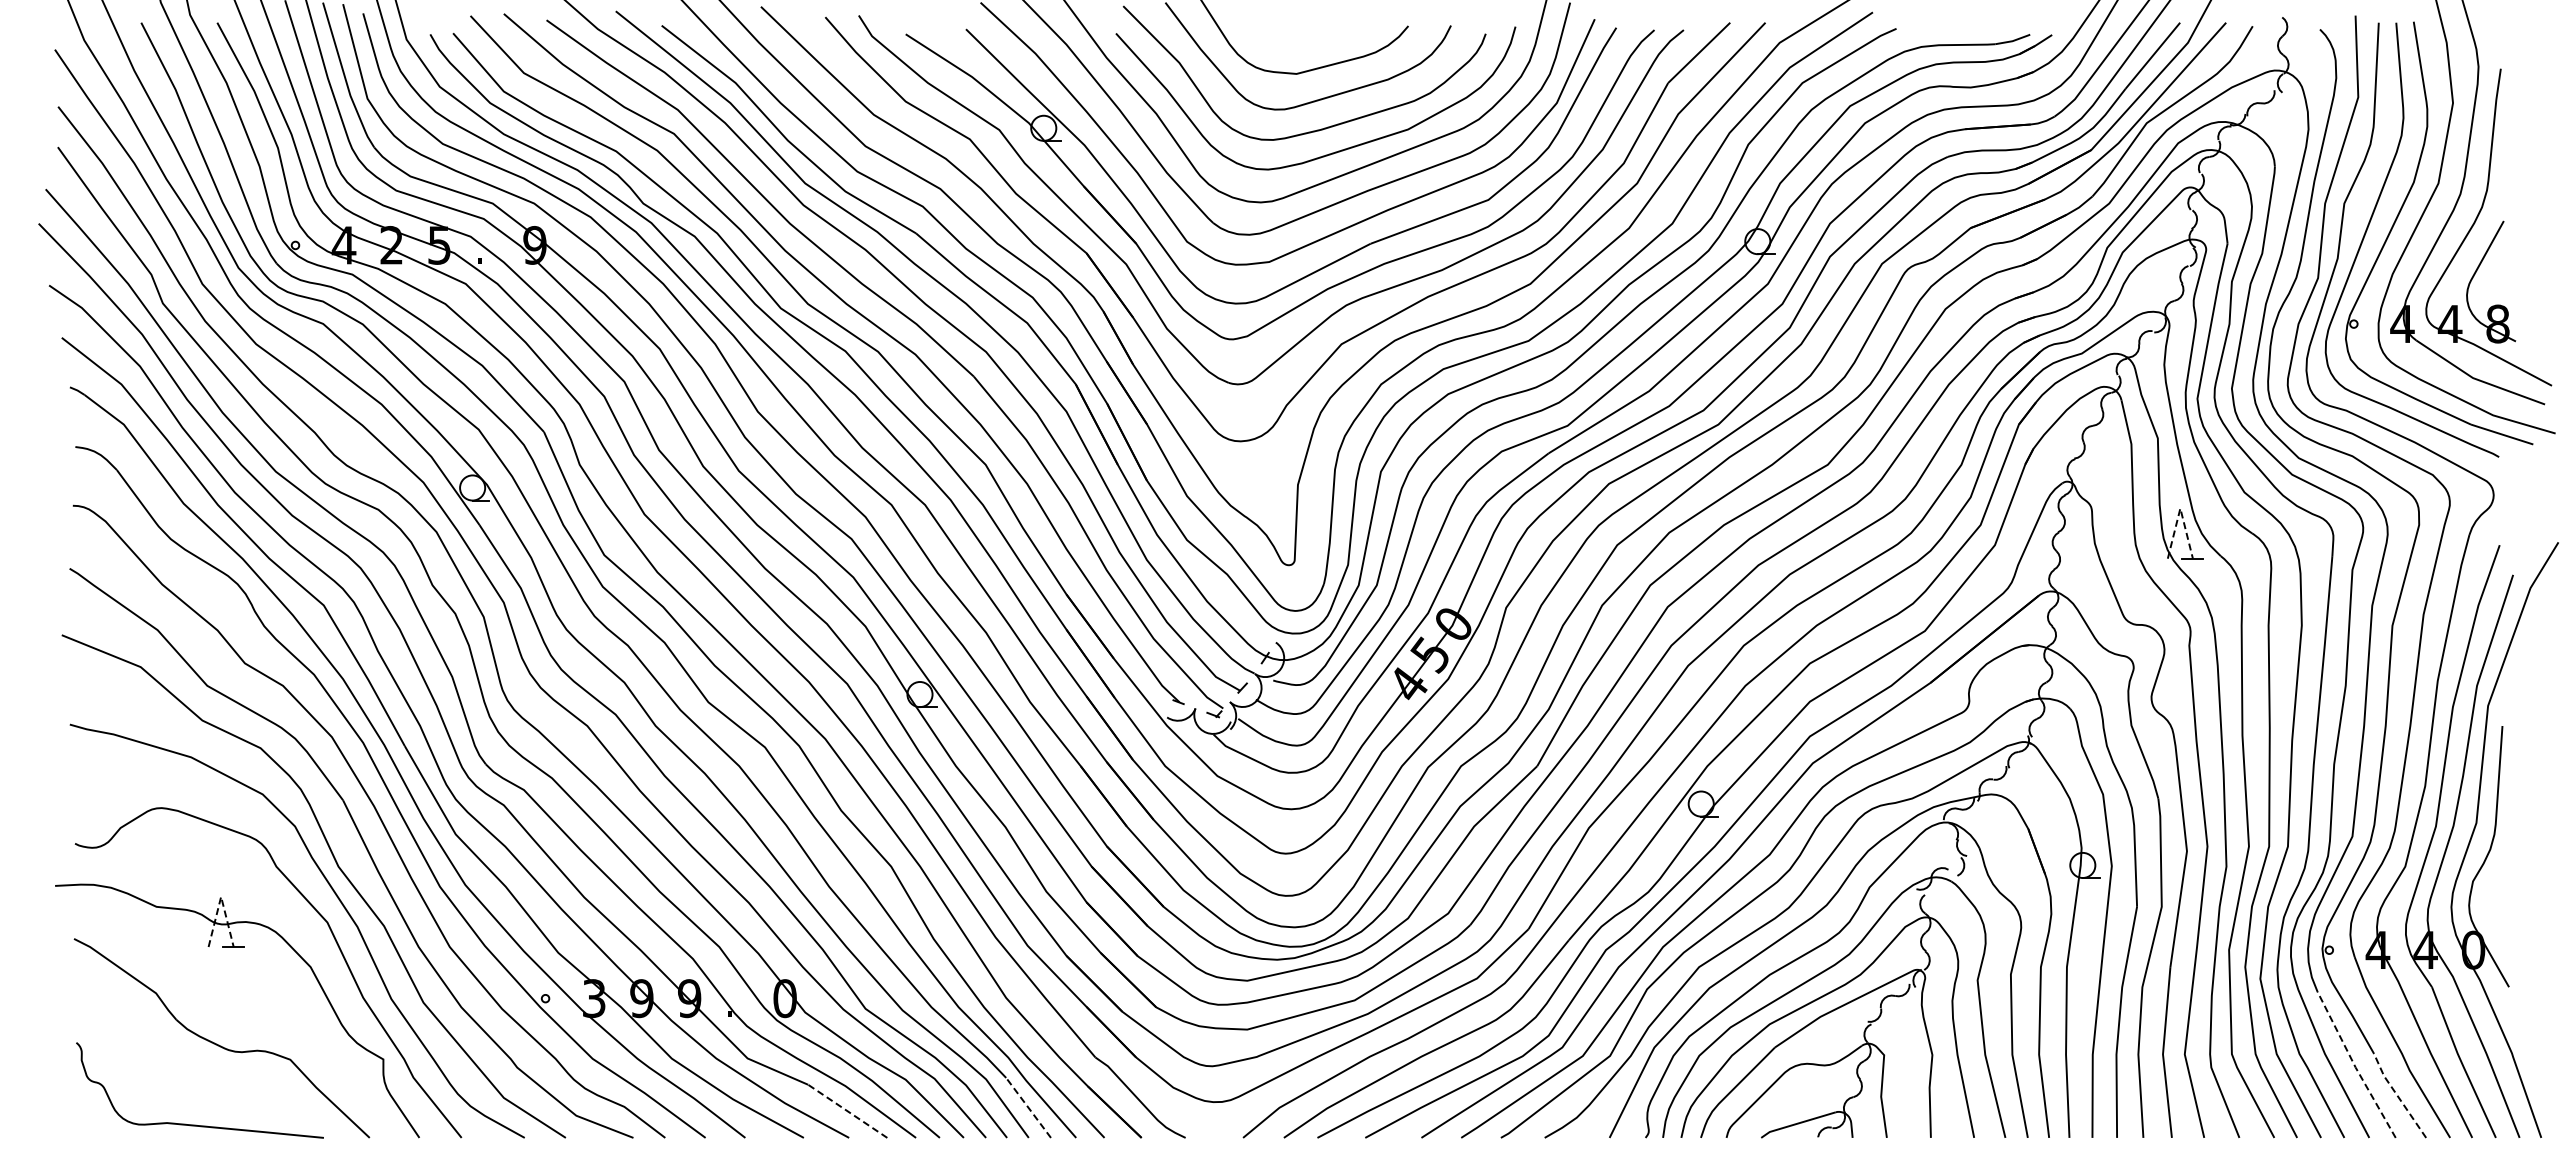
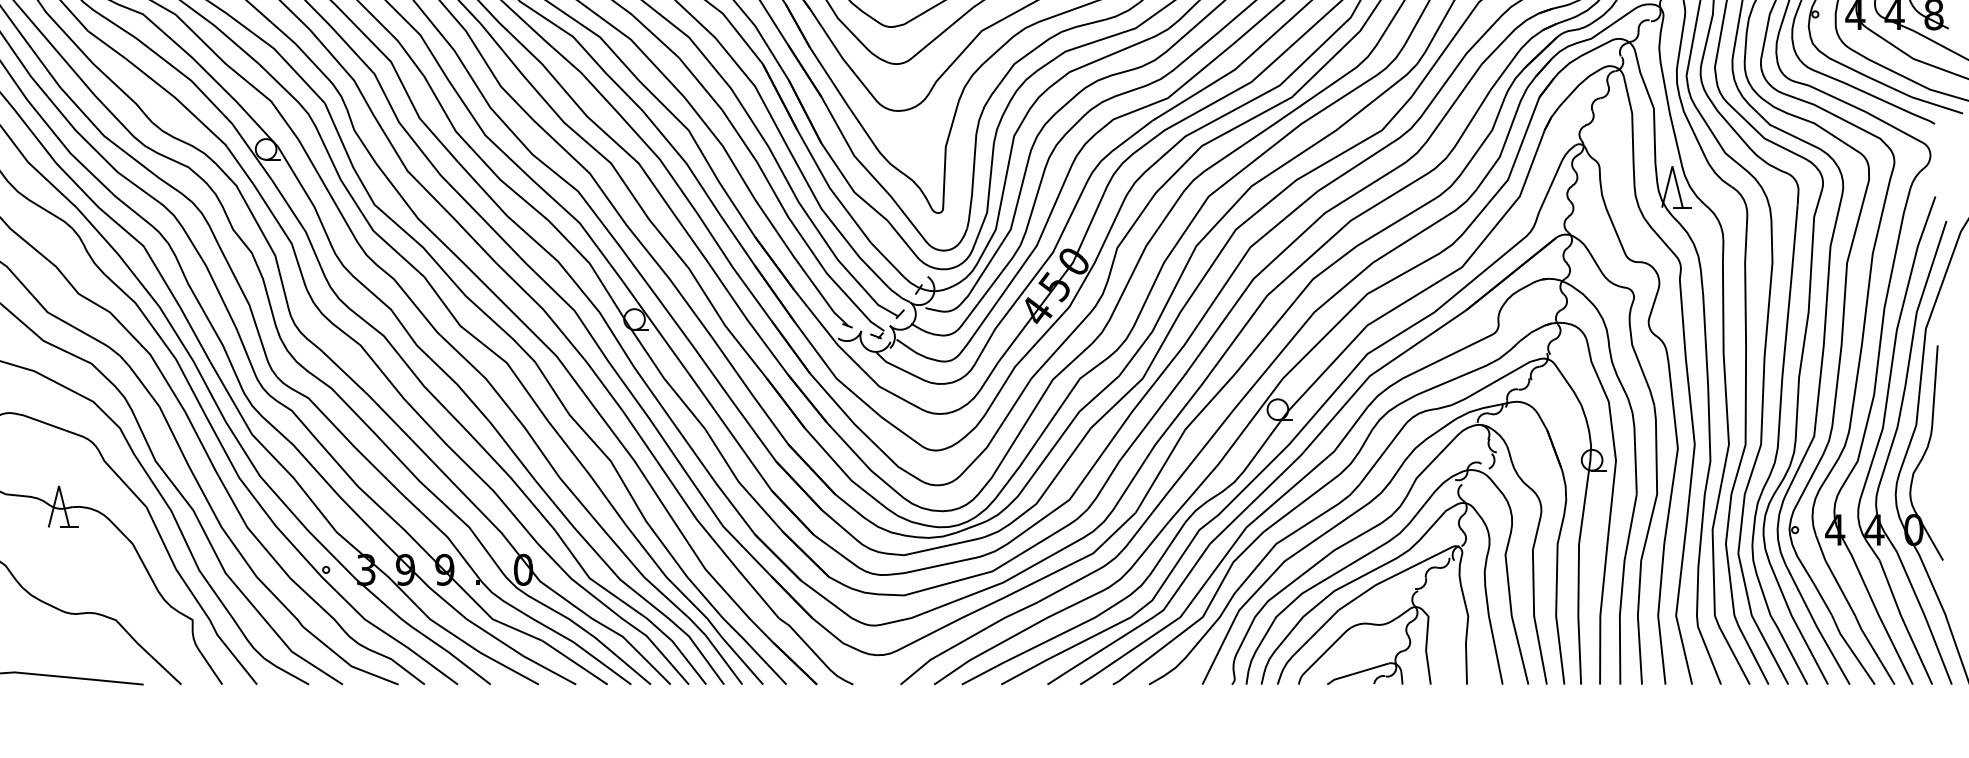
line: (2180, 508) -> (1672, 166), dashed -> solid
line: (221, 896) -> (59, 485), dashed -> solid
line: (2354, 1065) -> (1815, 624), dashed -> solid
line: (2397, 1095) -> (1851, 649), dashed -> solid
line: (1028, 1107) -> (723, 659), dashed -> solid
line: (847, 1111) -> (574, 662), dashed -> solid

